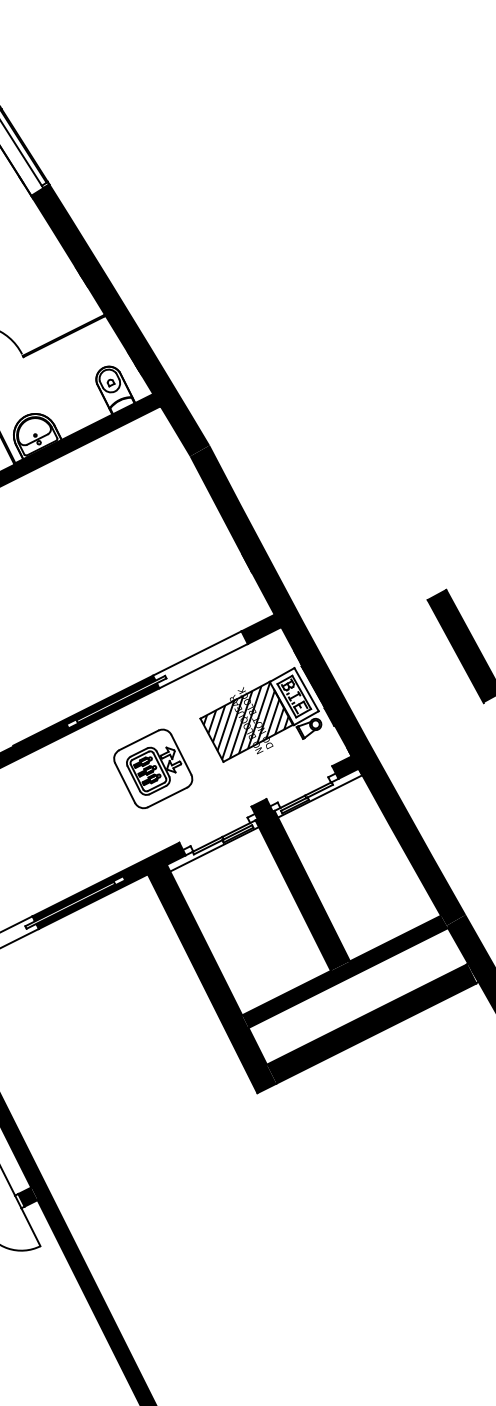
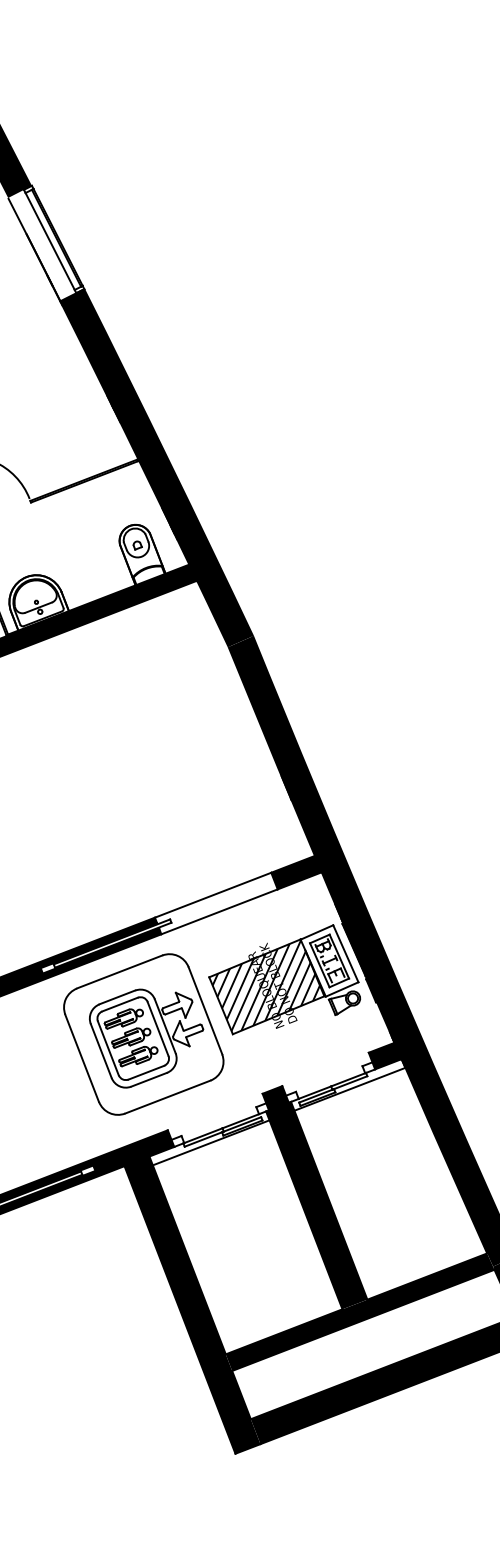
part: (153, 768) -> (144, 1034), size x1.67

